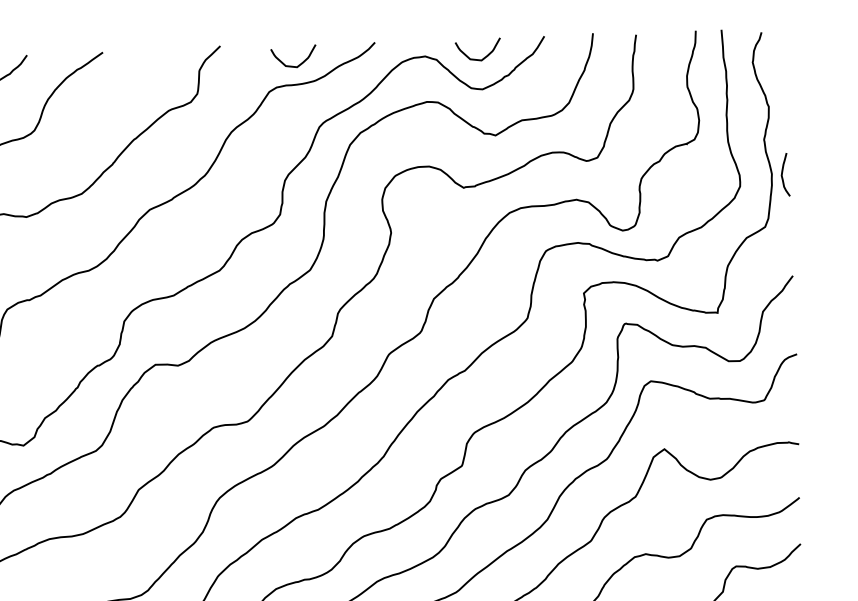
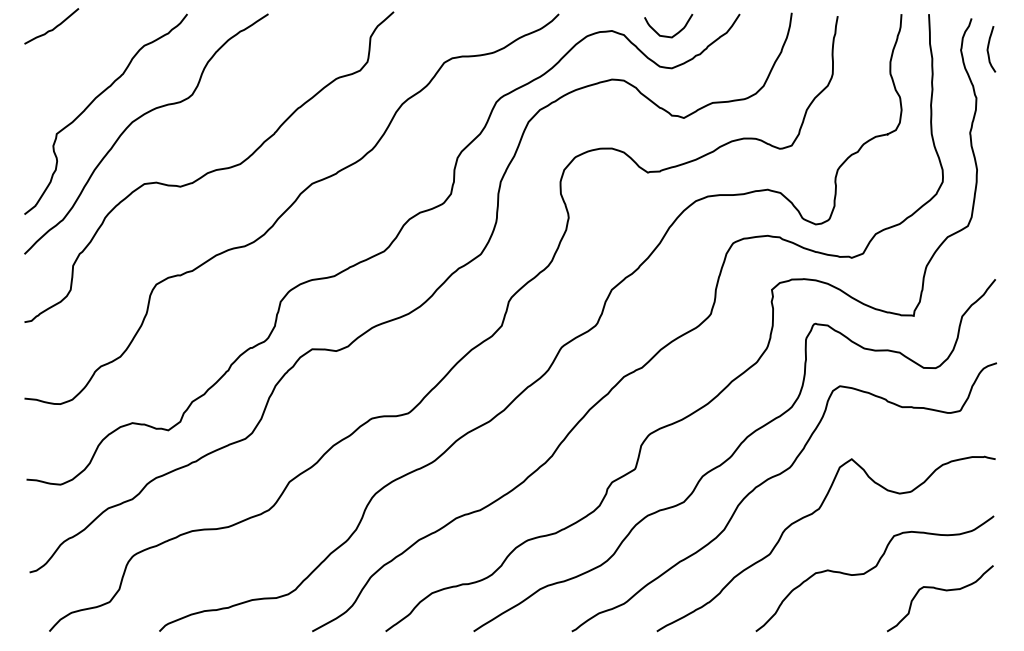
curve: (291, 65) -> (469, 35), removed
curve: (782, 175) -> (988, 49), moved

